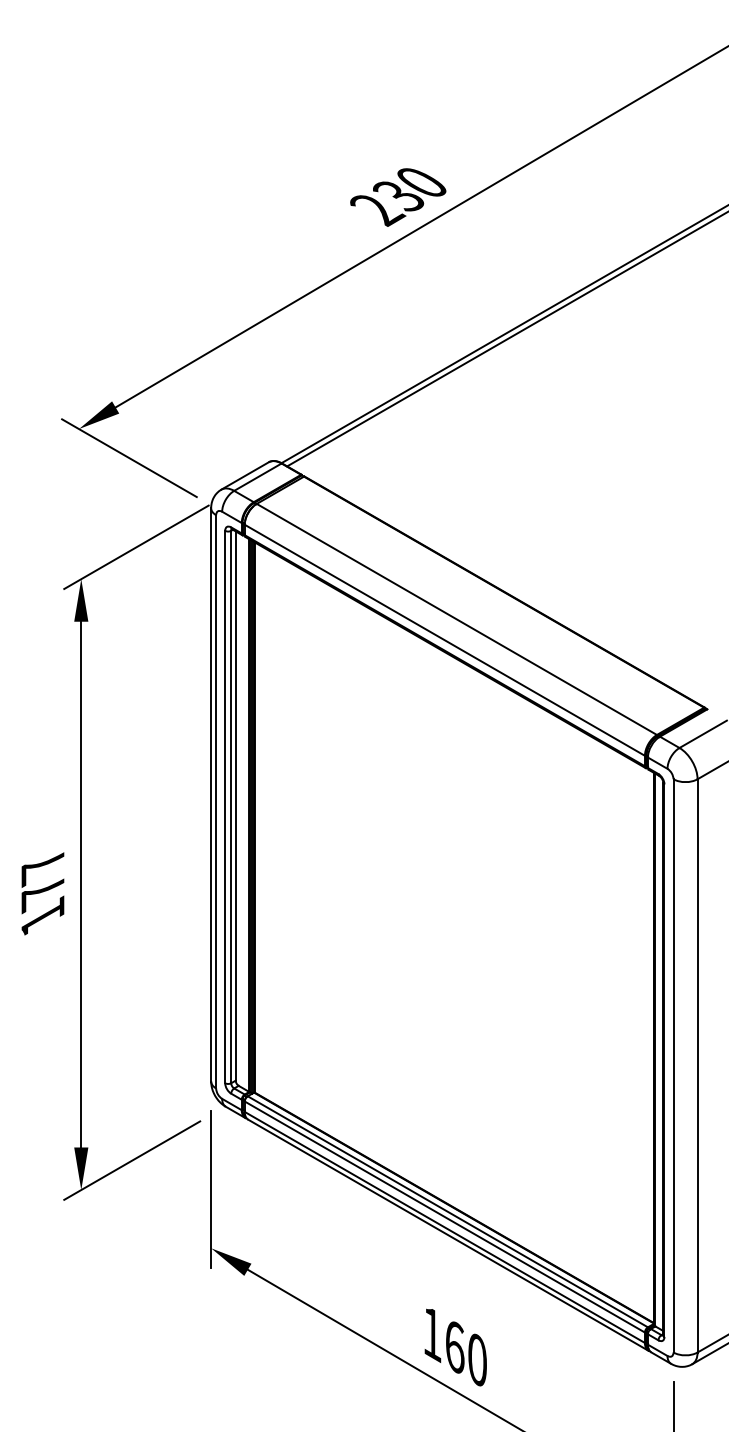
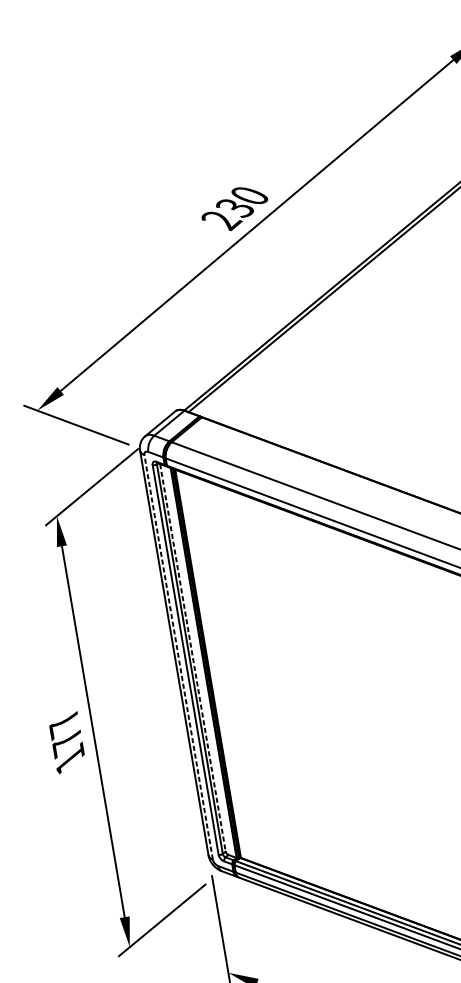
line: (216, 801) -> (178, 656), solid -> dashed
line: (235, 806) -> (192, 658), solid -> dashed

